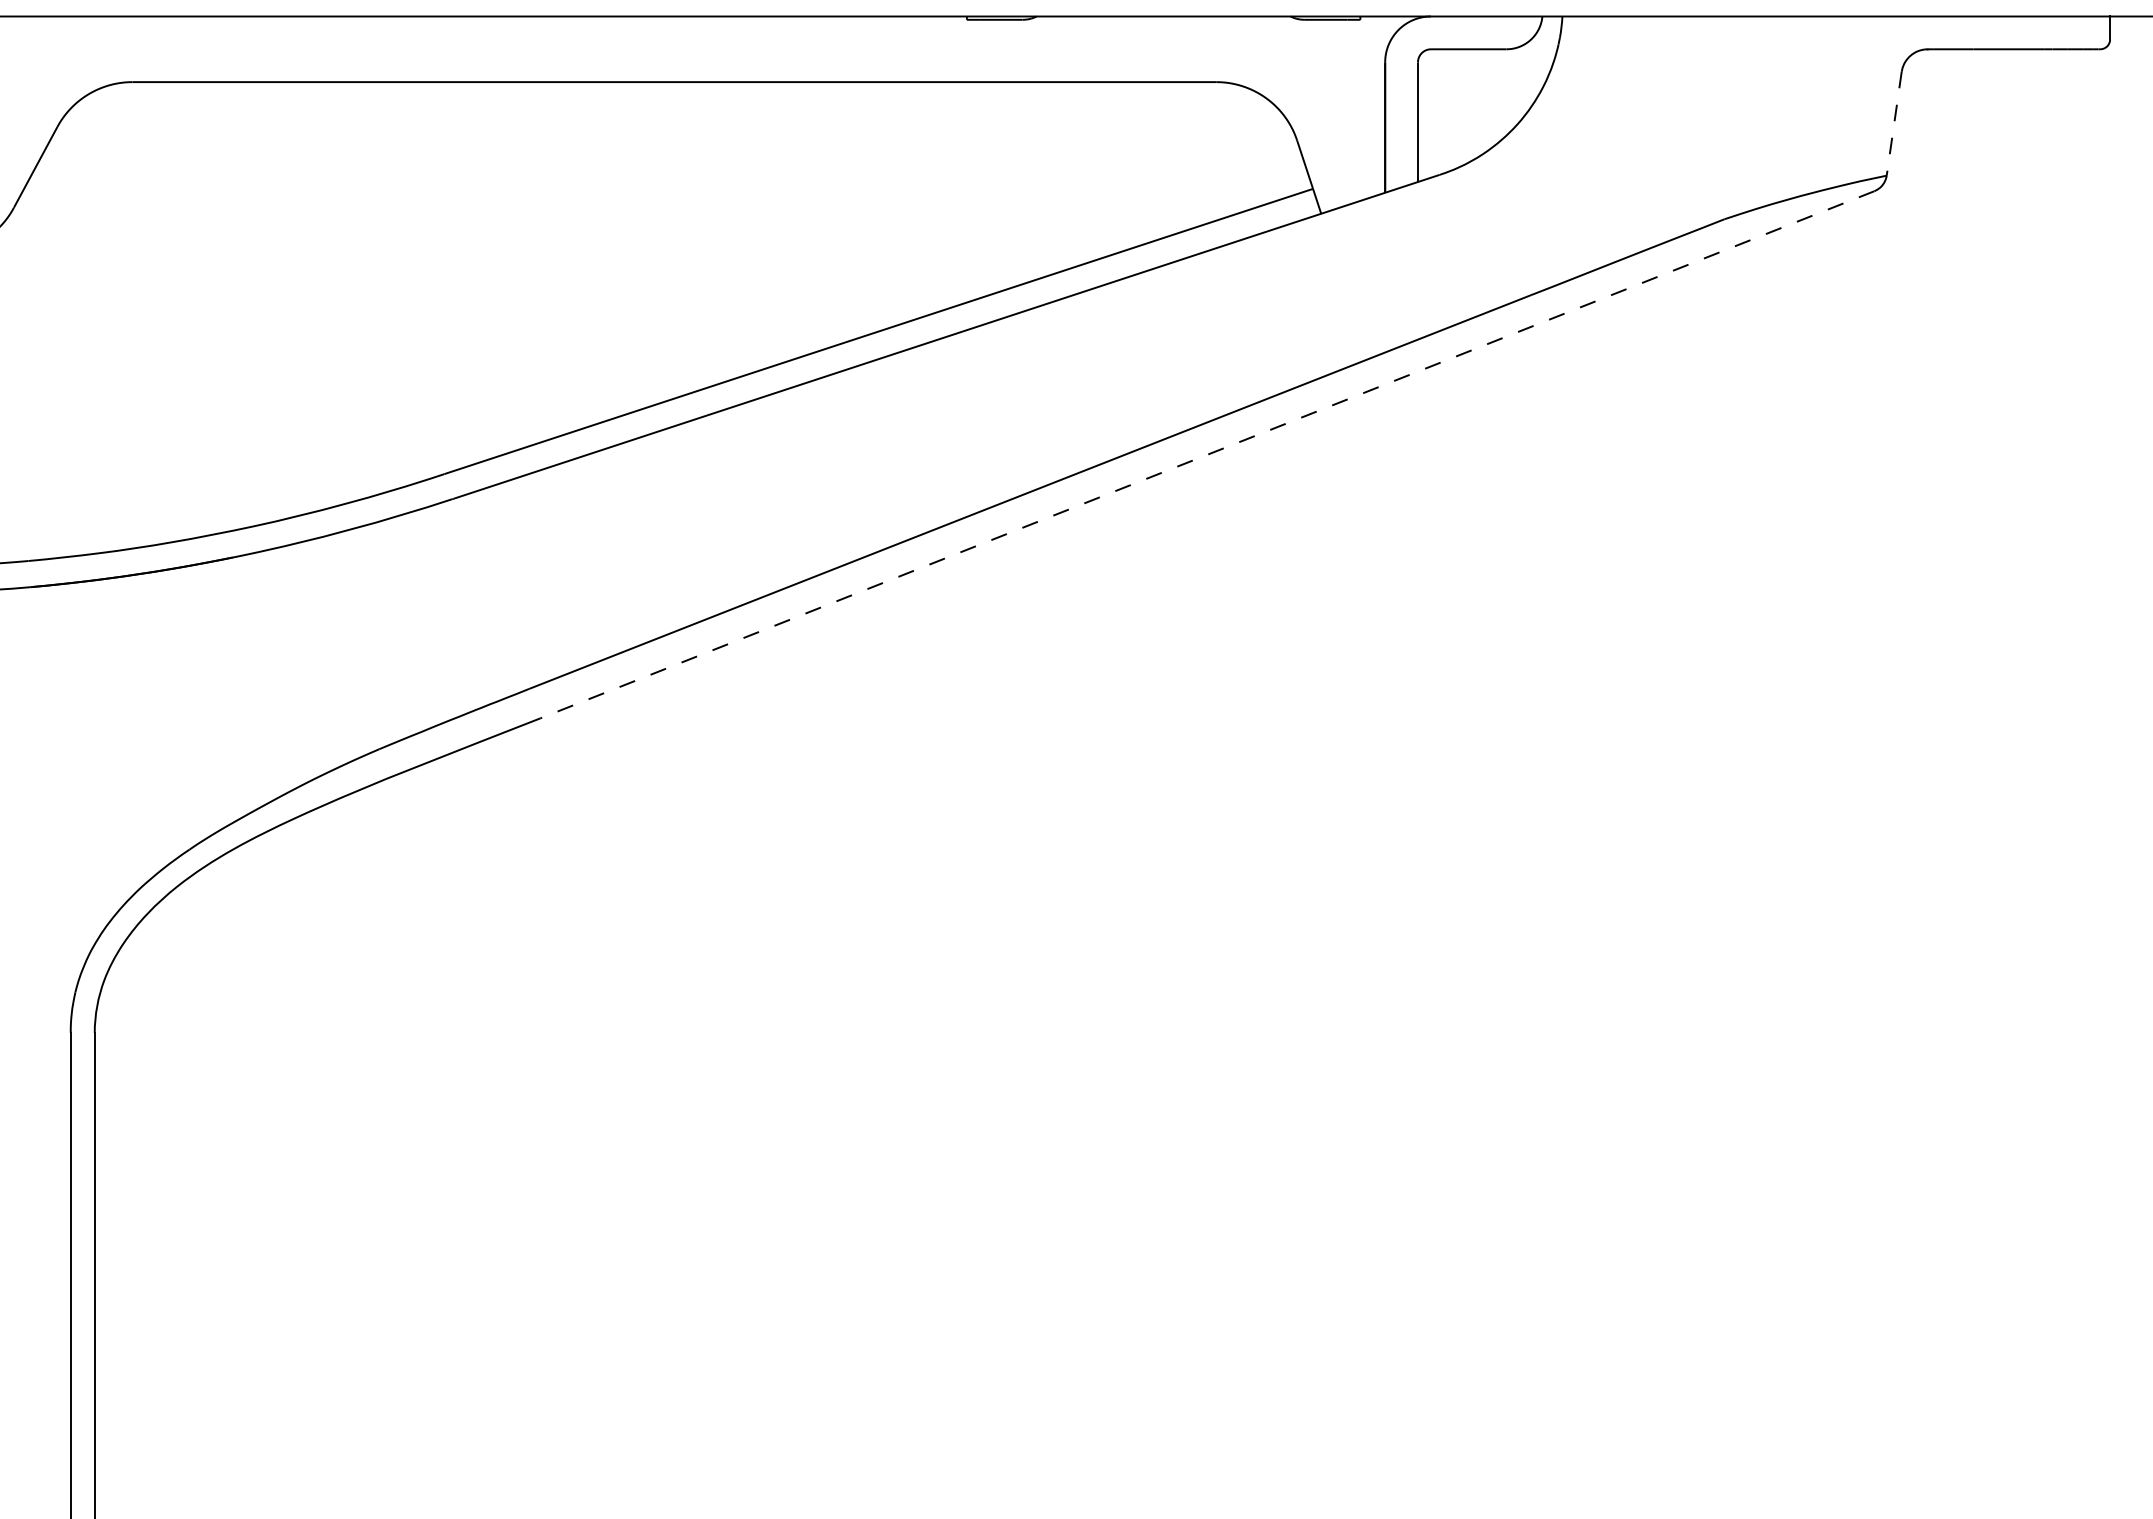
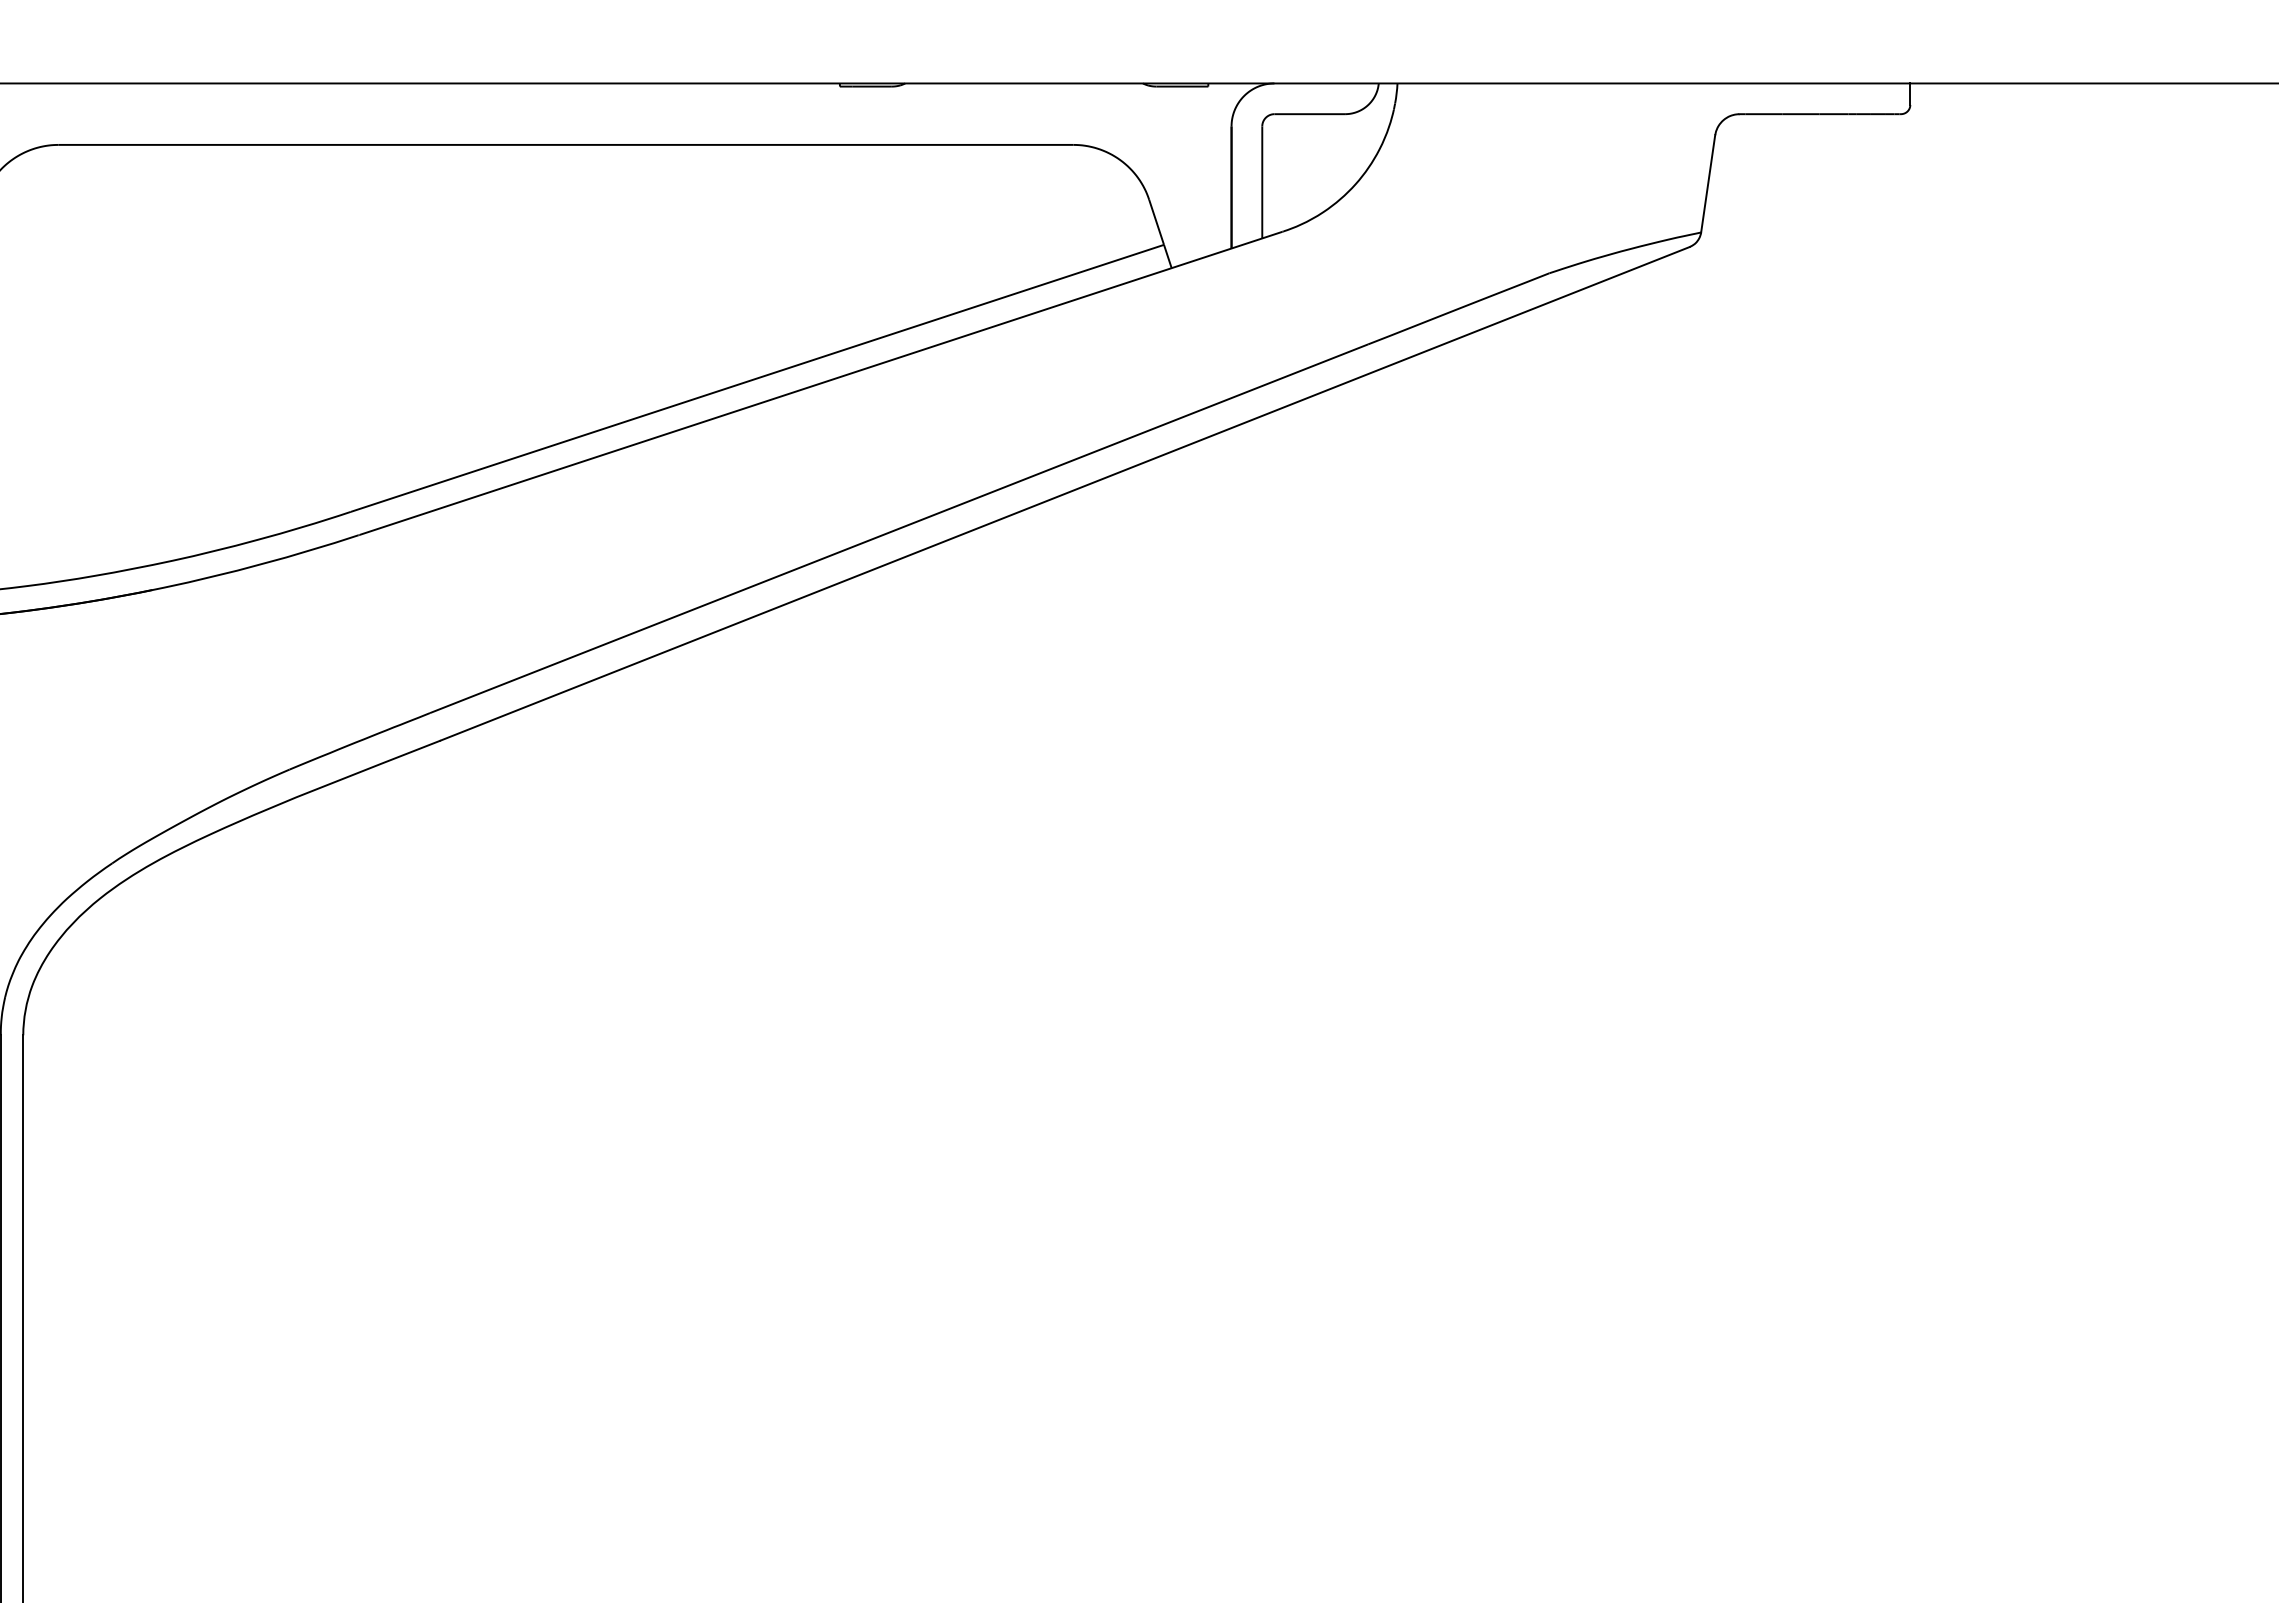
line: (1894, 124) -> (1708, 184), dashed -> solid
line: (1206, 454) -> (1064, 493), dashed -> solid

